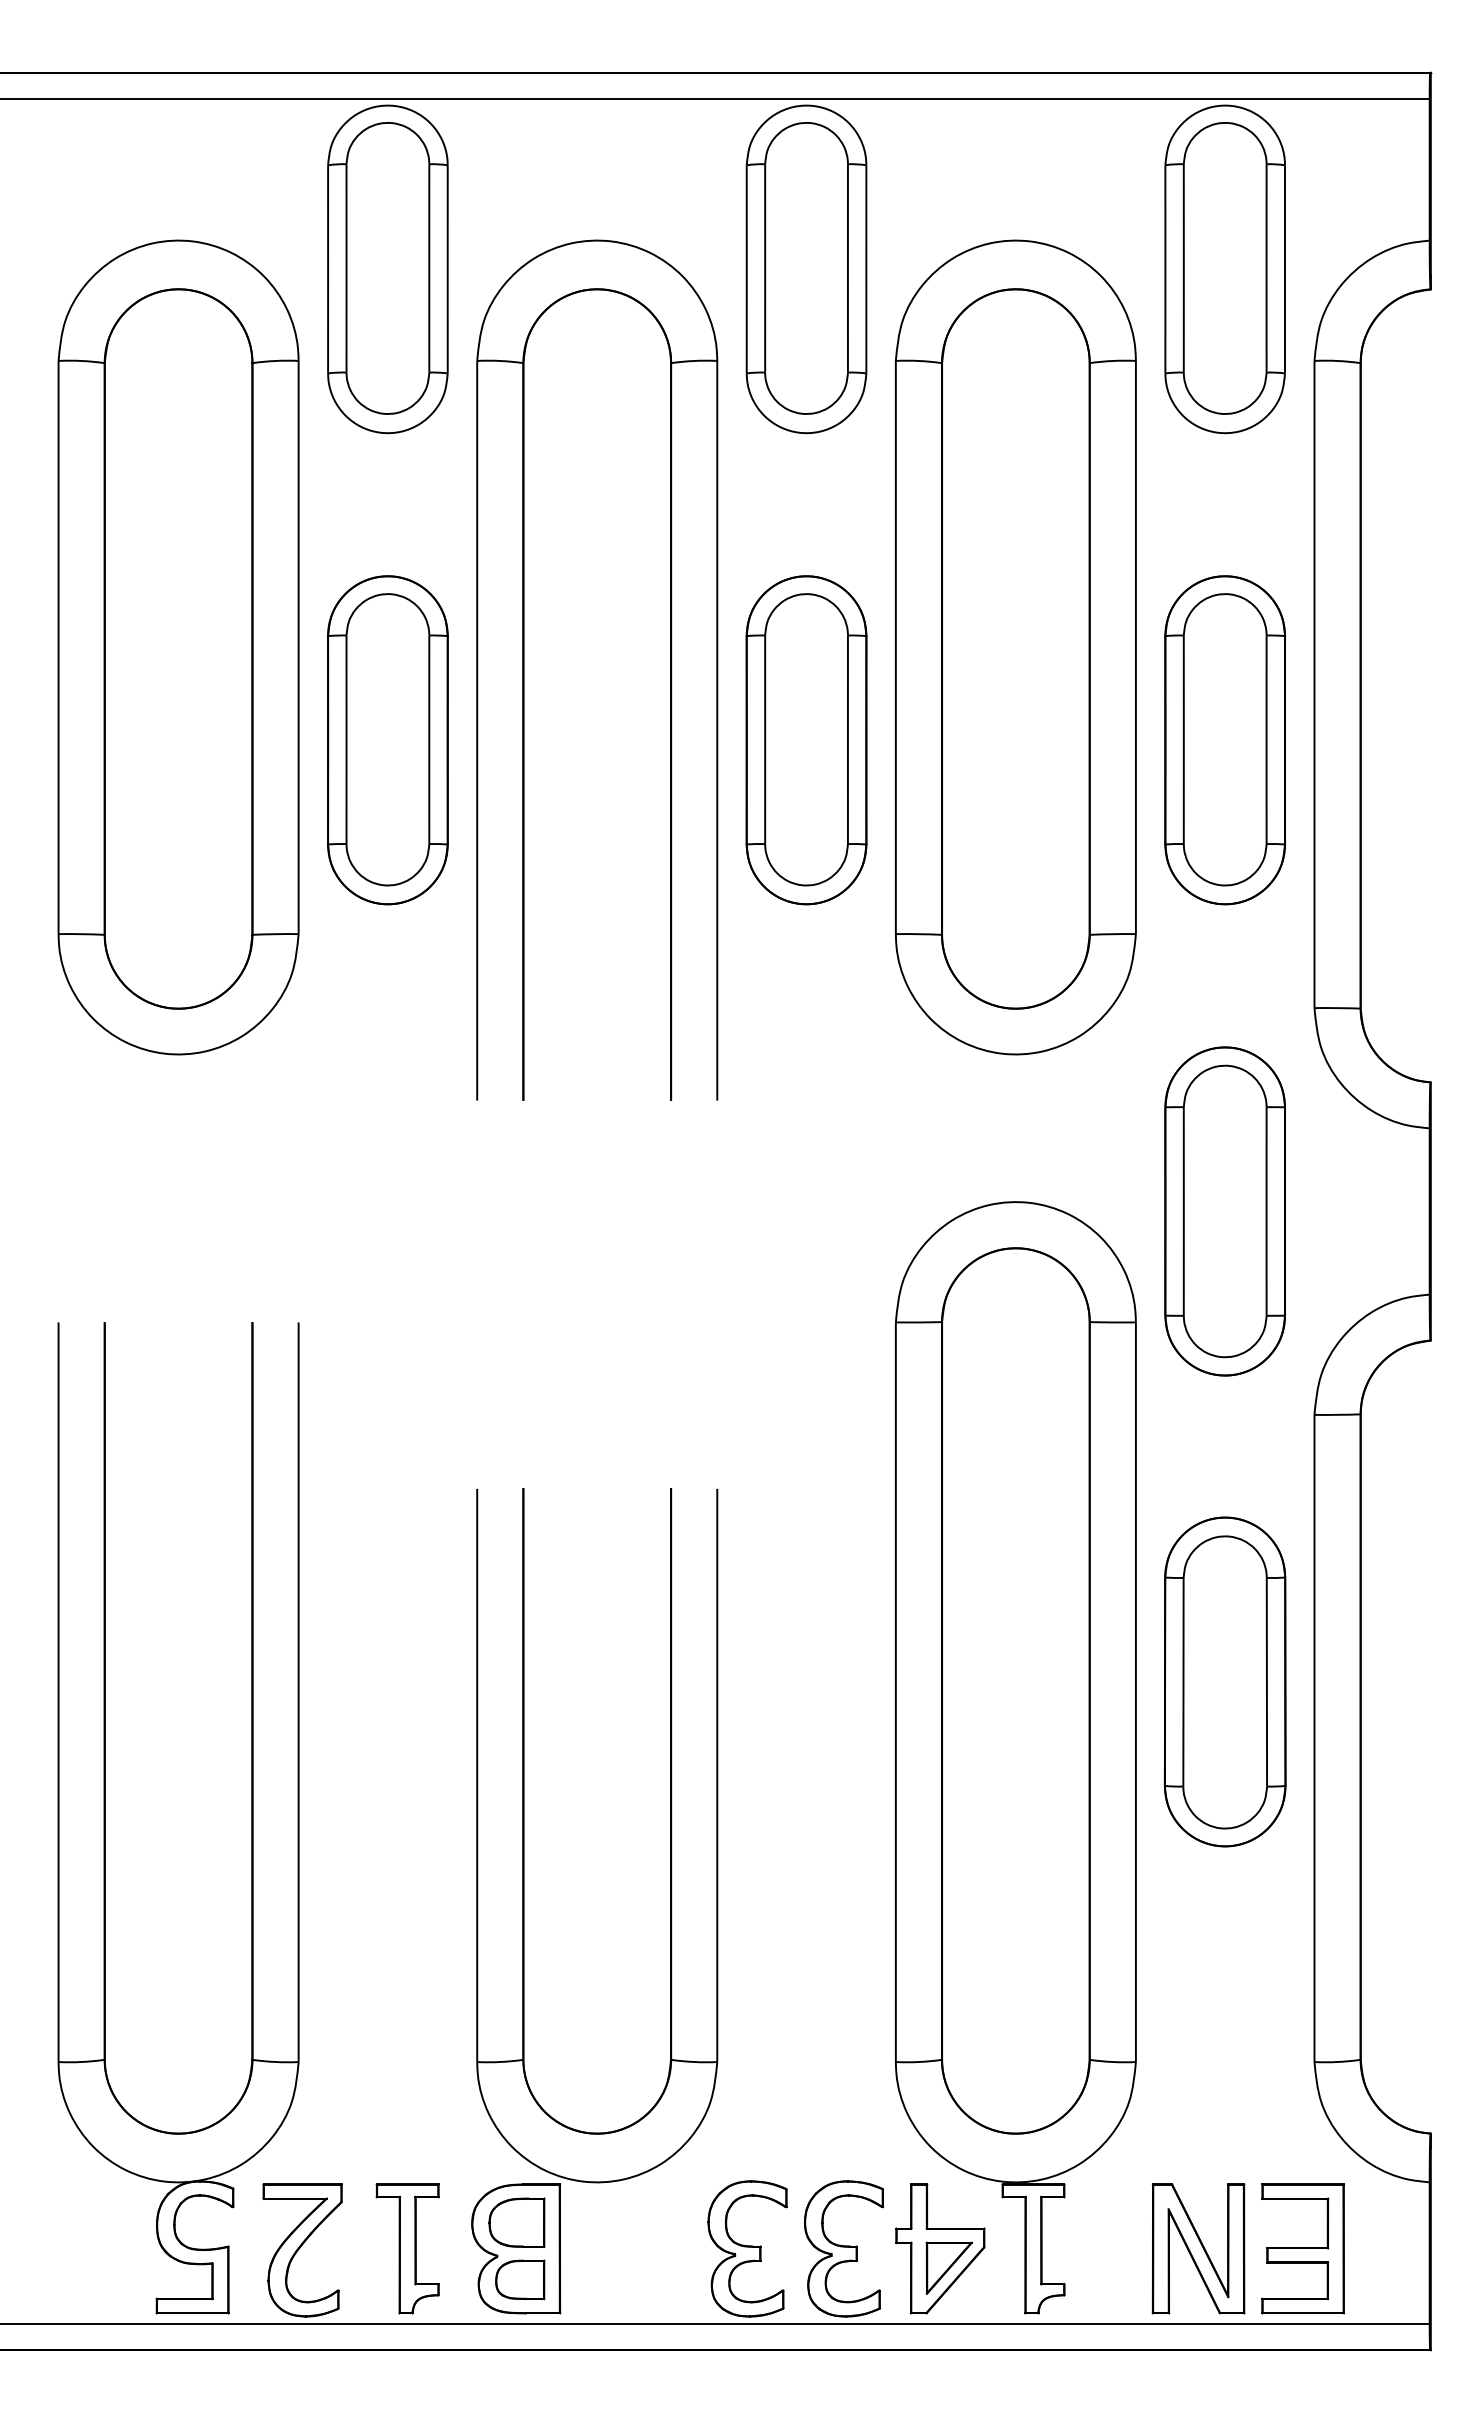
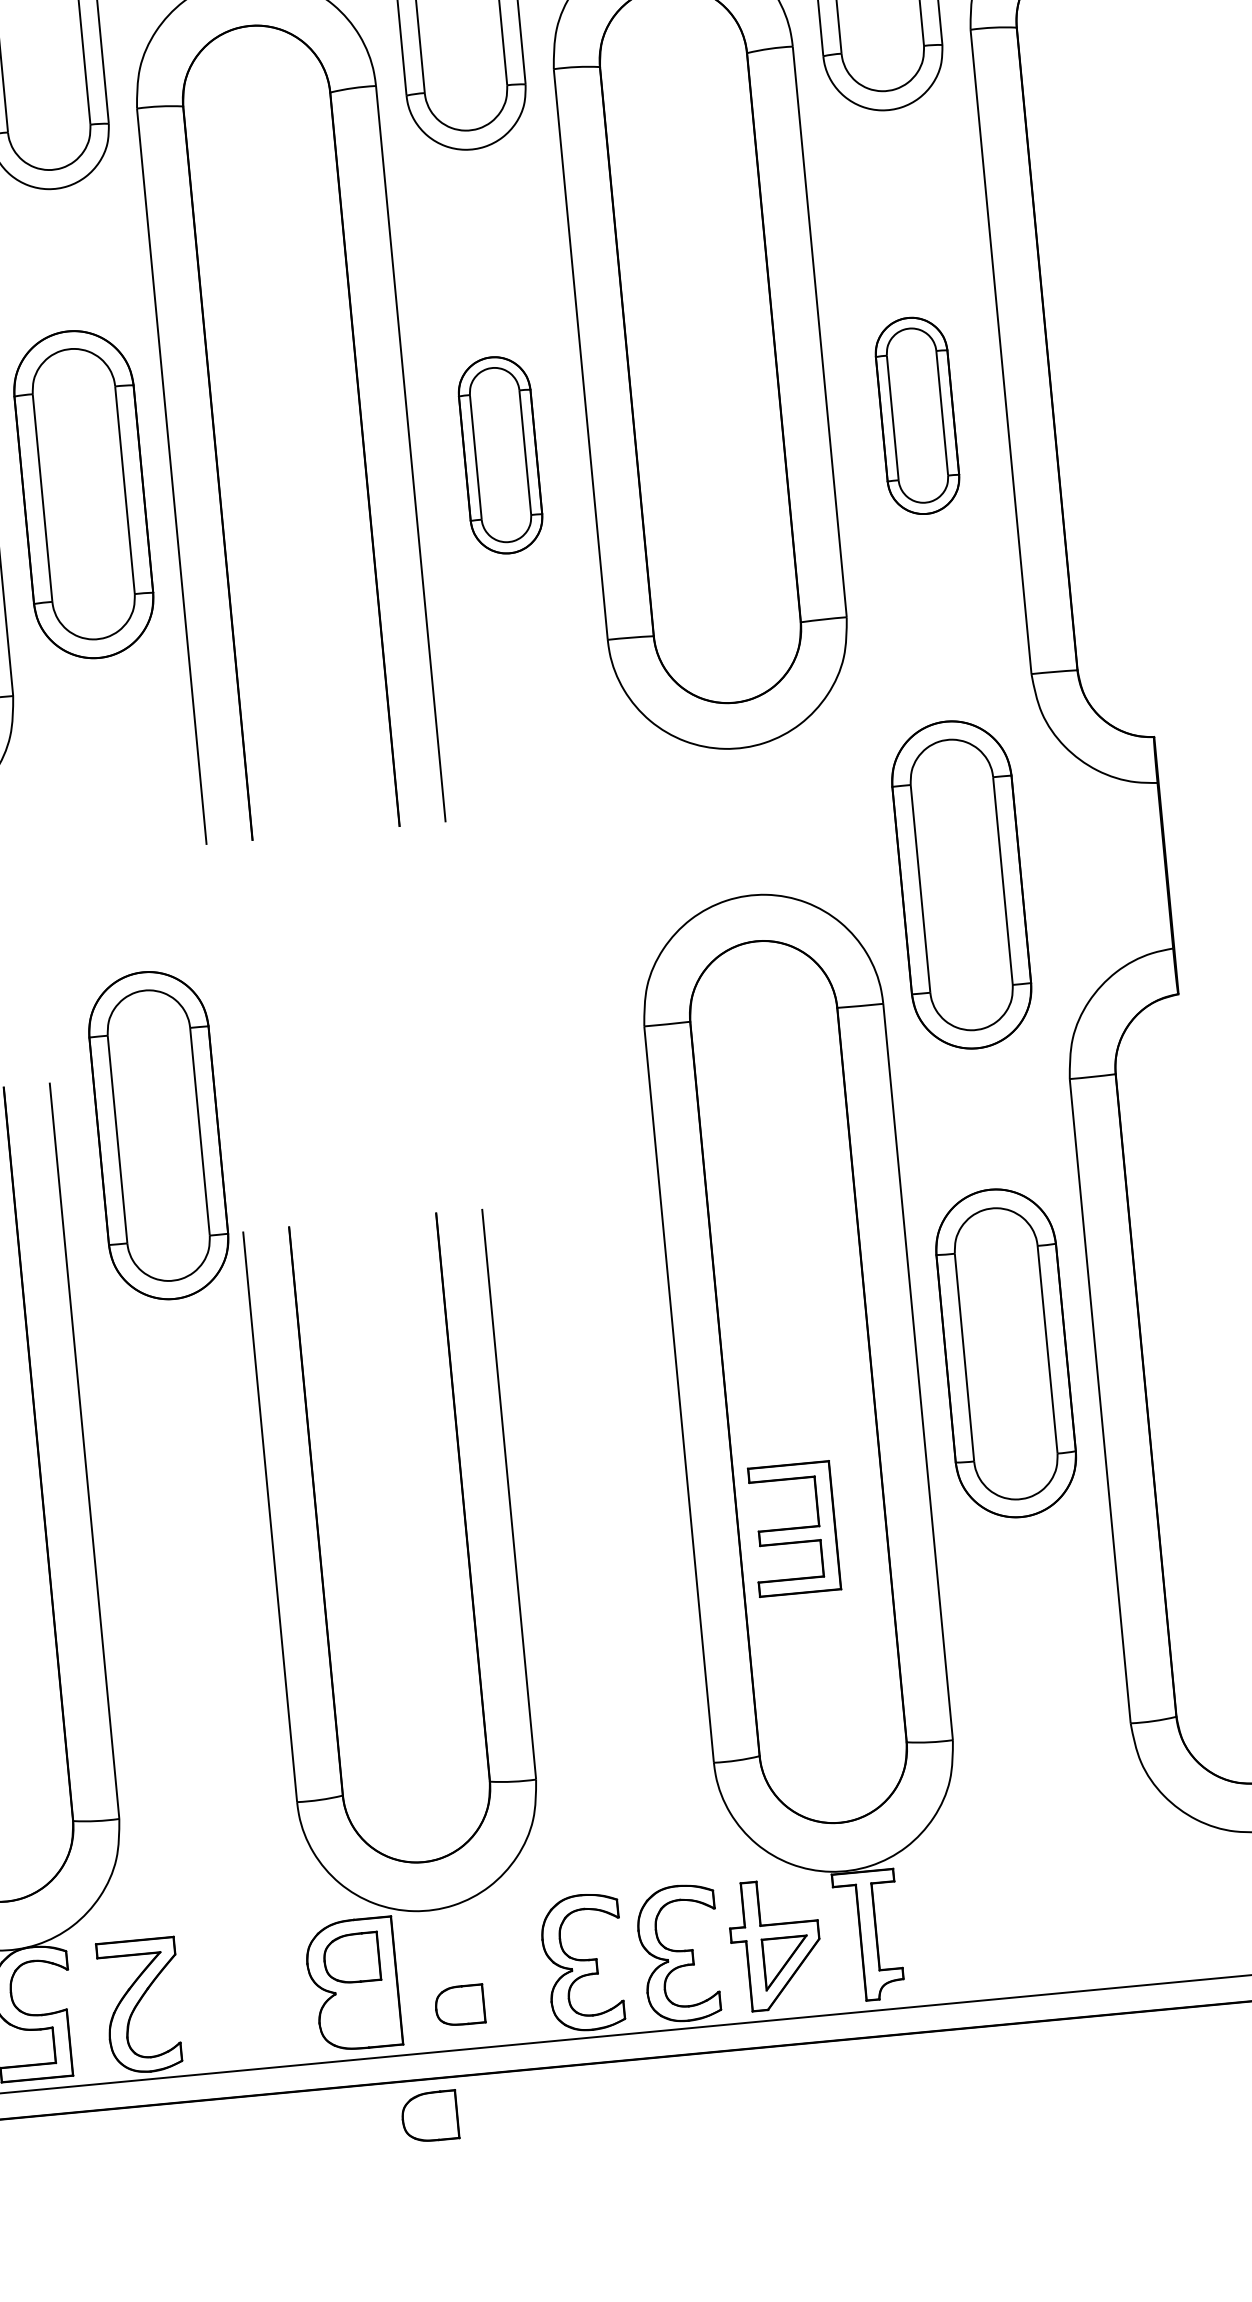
part: (806, 740) -> (500, 455), size x0.6
part: (1225, 740) -> (917, 416), size x0.6
part: (401, 1385) -> (158, 1135), added
part: (407, 2248) -> (245, 1994), removed
part: (1198, 2248) -> (1032, 1919), removed
part: (1302, 2248) -> (793, 1528), moved
part: (520, 2279) -> (460, 2005), moved
part: (579, 2387) -> (429, 2116), added

